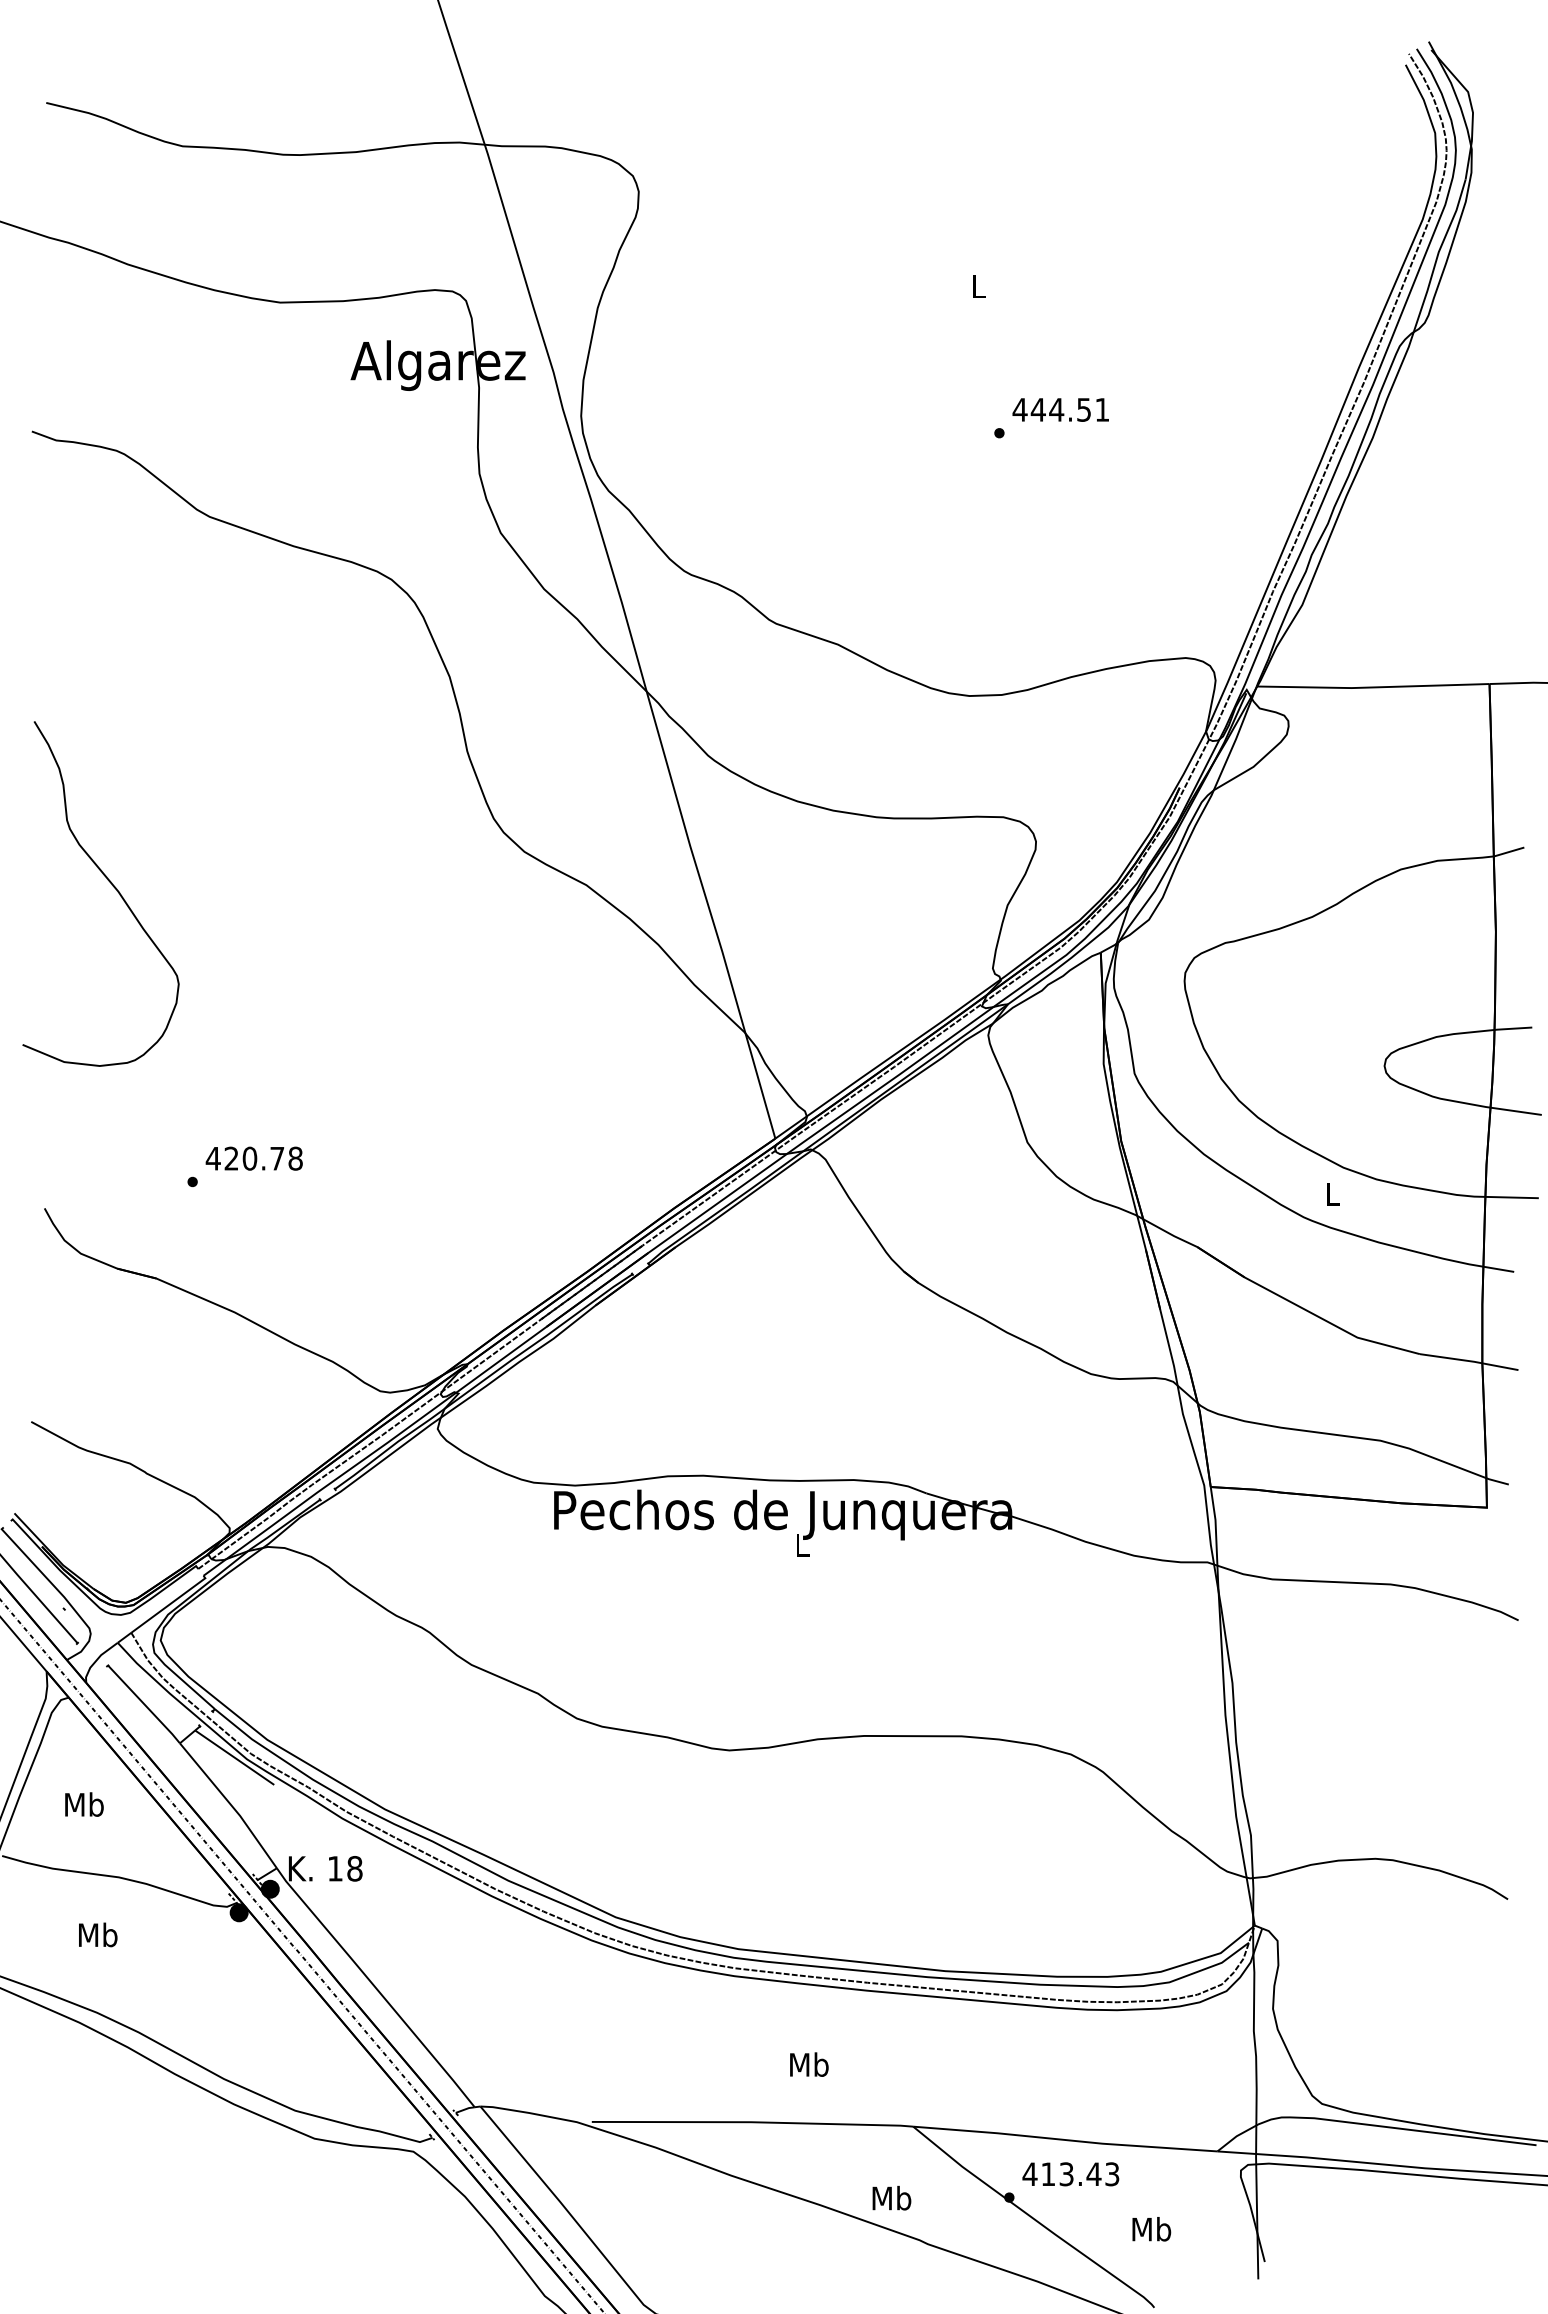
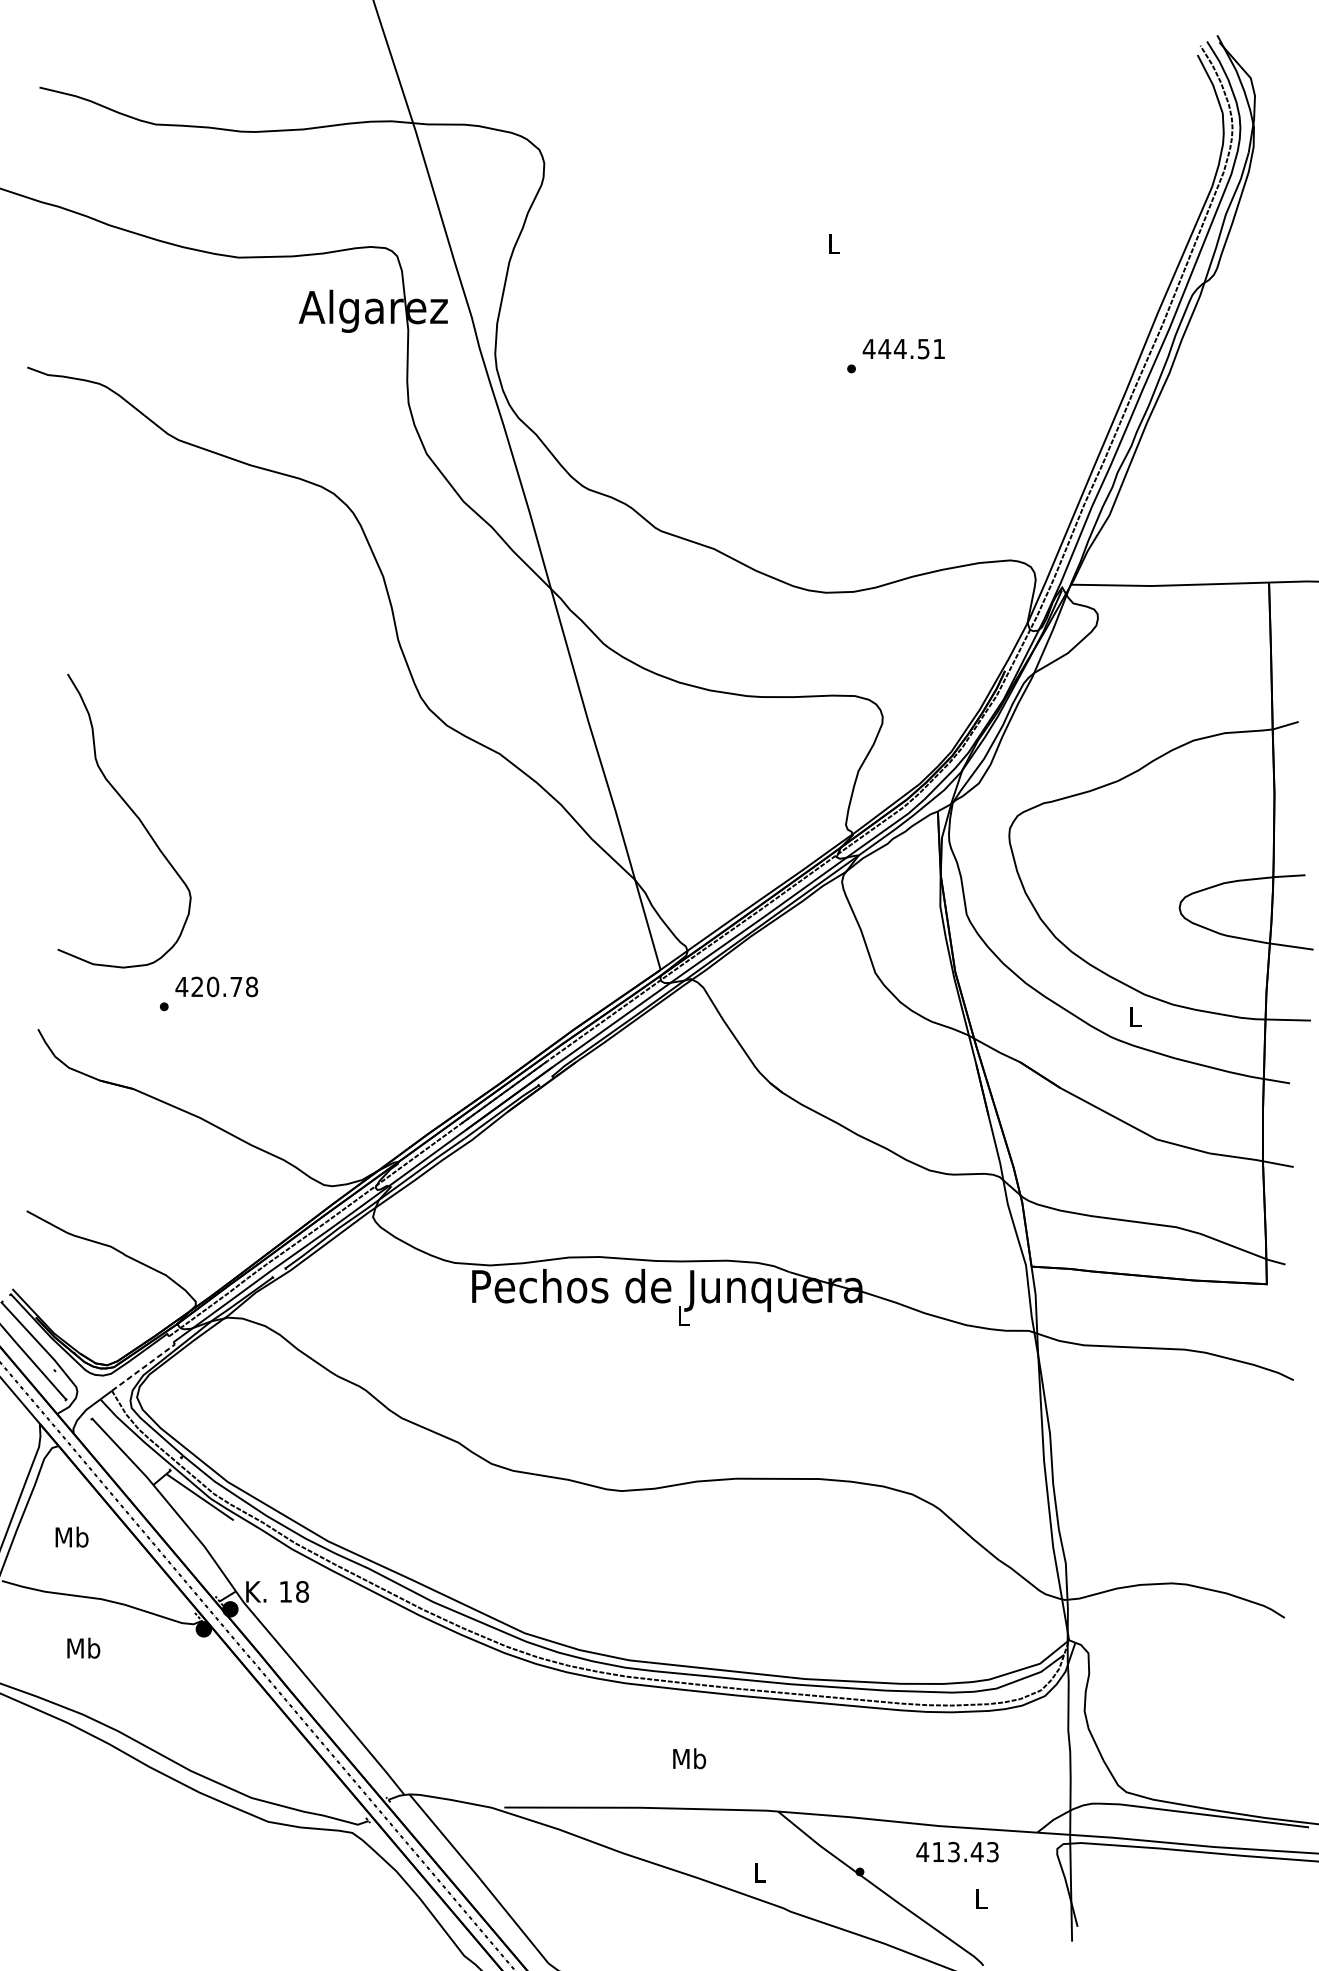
curve: (112, 886) -> (134, 814), moved
line: (169, 1604) -> (144, 1366), solid -> dashed
text: (1070, 2174) -> (957, 1852), moved
text: (891, 2197) -> (759, 1871), Mb -> L
text: (1151, 2229) -> (981, 1899), Mb -> L

